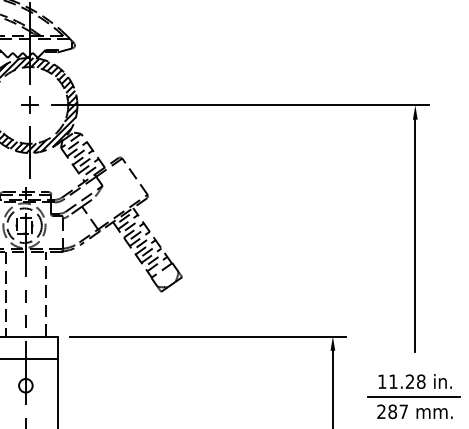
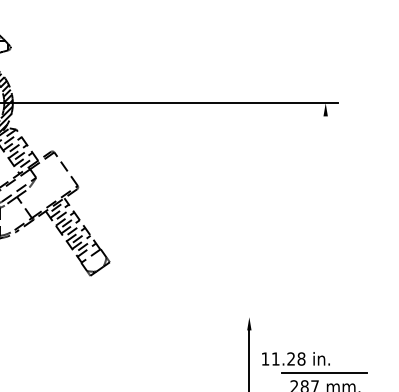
line: (415, 235) -> (325, 223), removed
line: (208, 336) -> (134, 317), removed
text: (414, 381) -> (295, 358), moved

